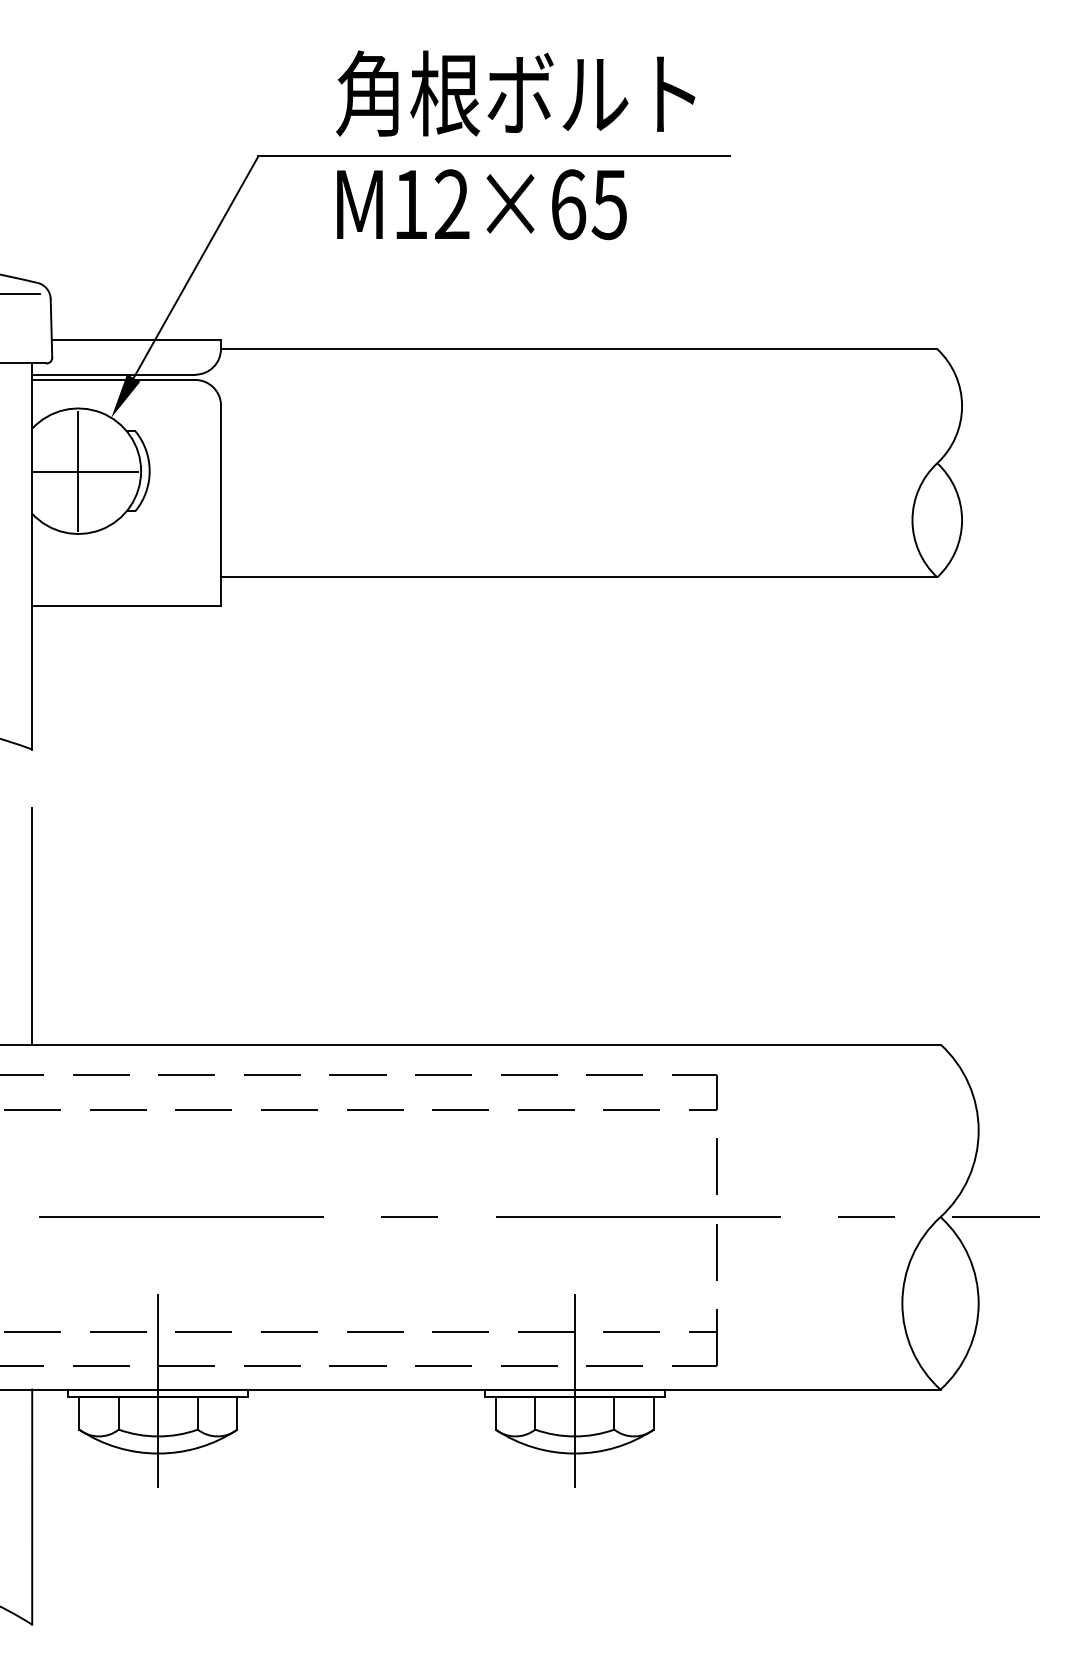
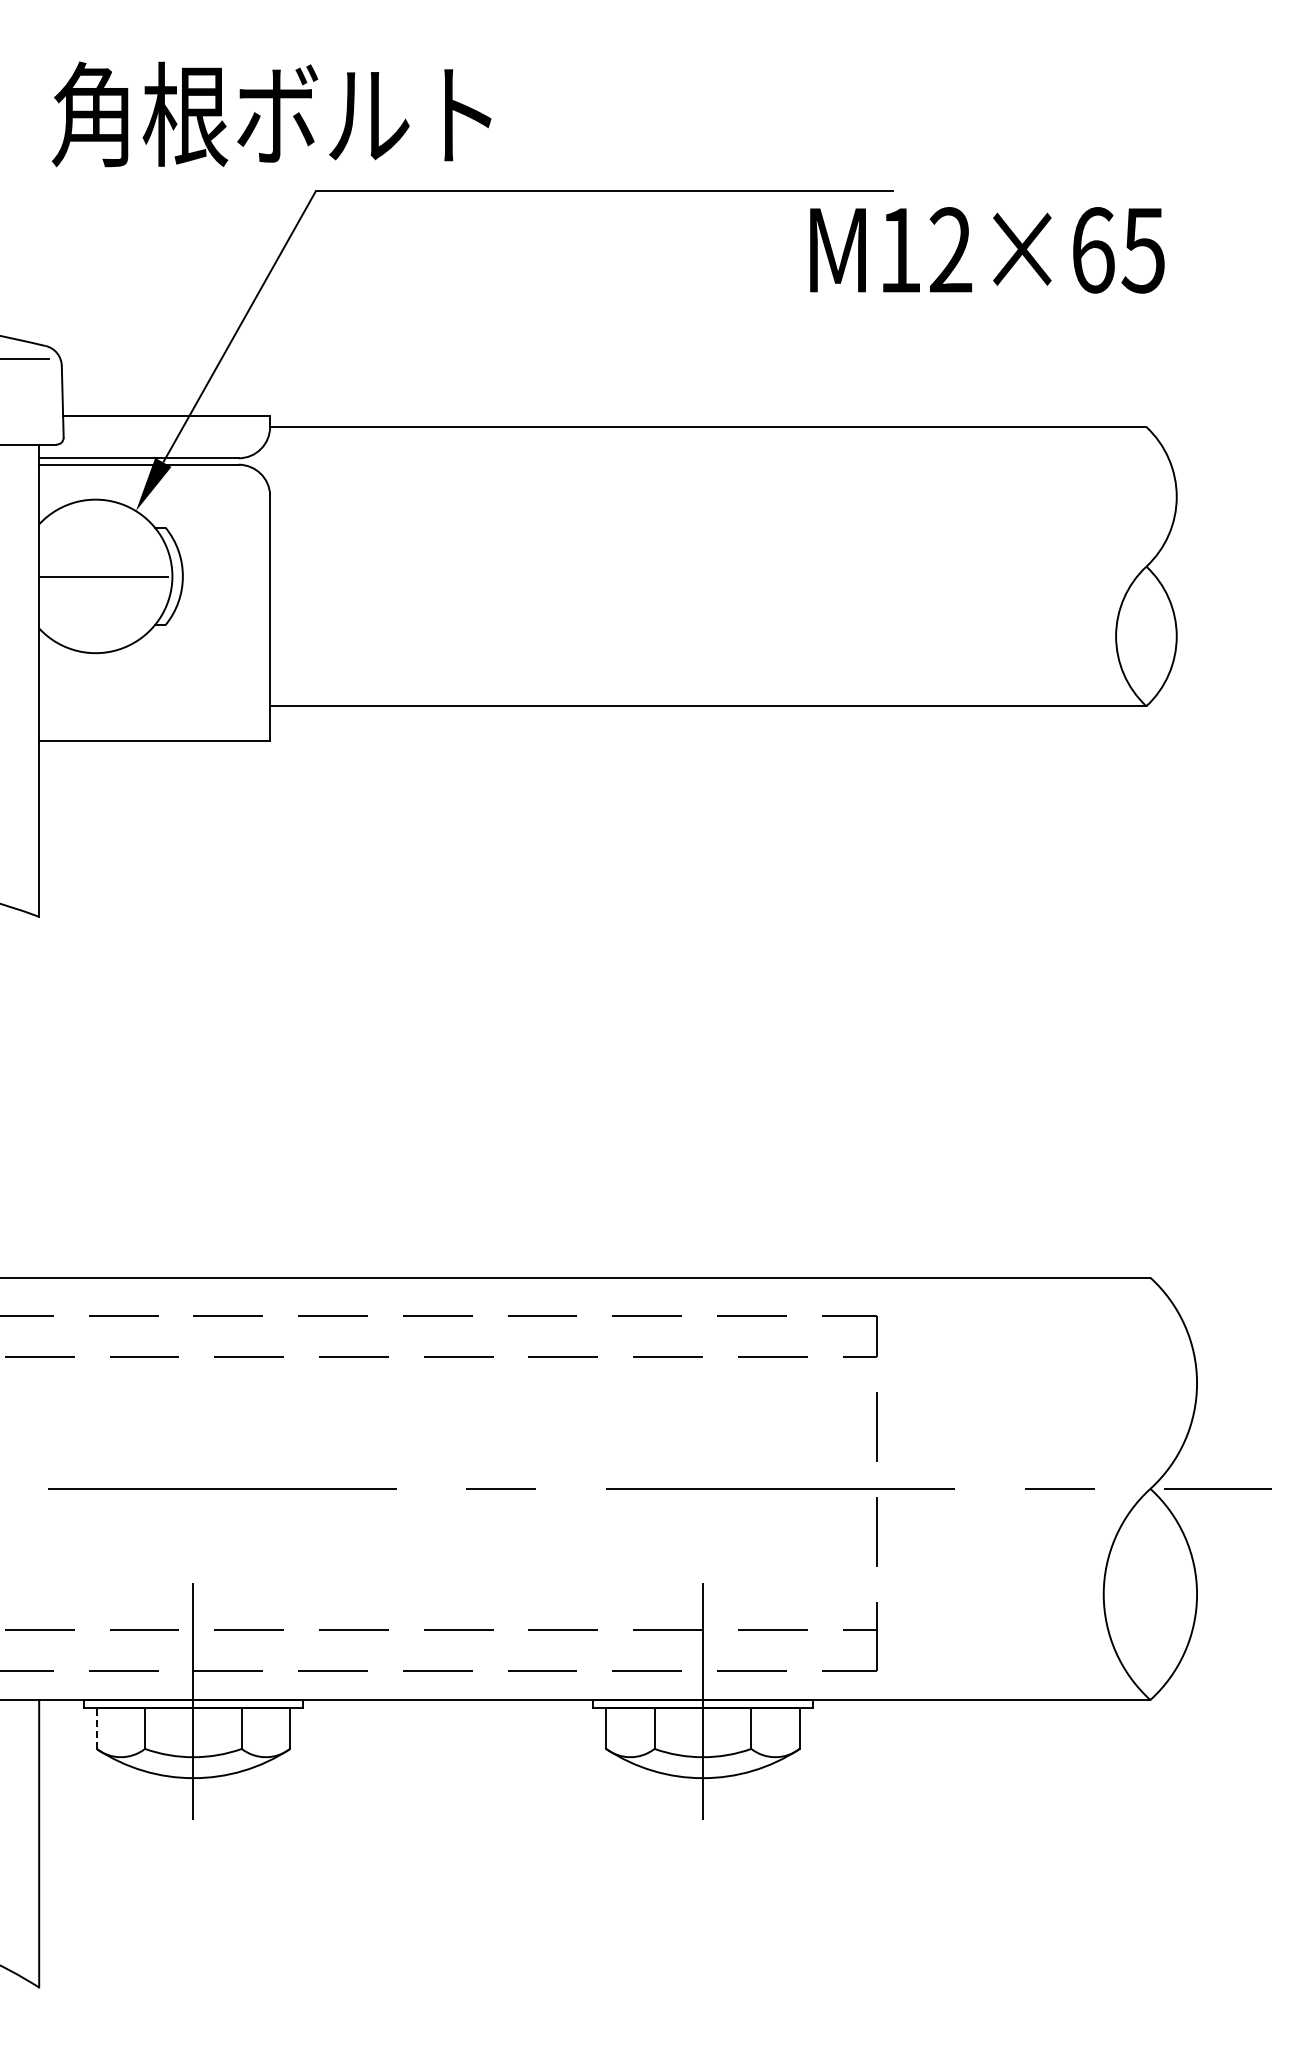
text: (515, 93) -> (271, 114), moved
text: (482, 204) -> (987, 250), moved
line: (78, 471) -> (95, 576), removed
line: (32, 925) -> (39, 1132), removed
line: (79, 1412) -> (96, 1728), solid -> dashed

